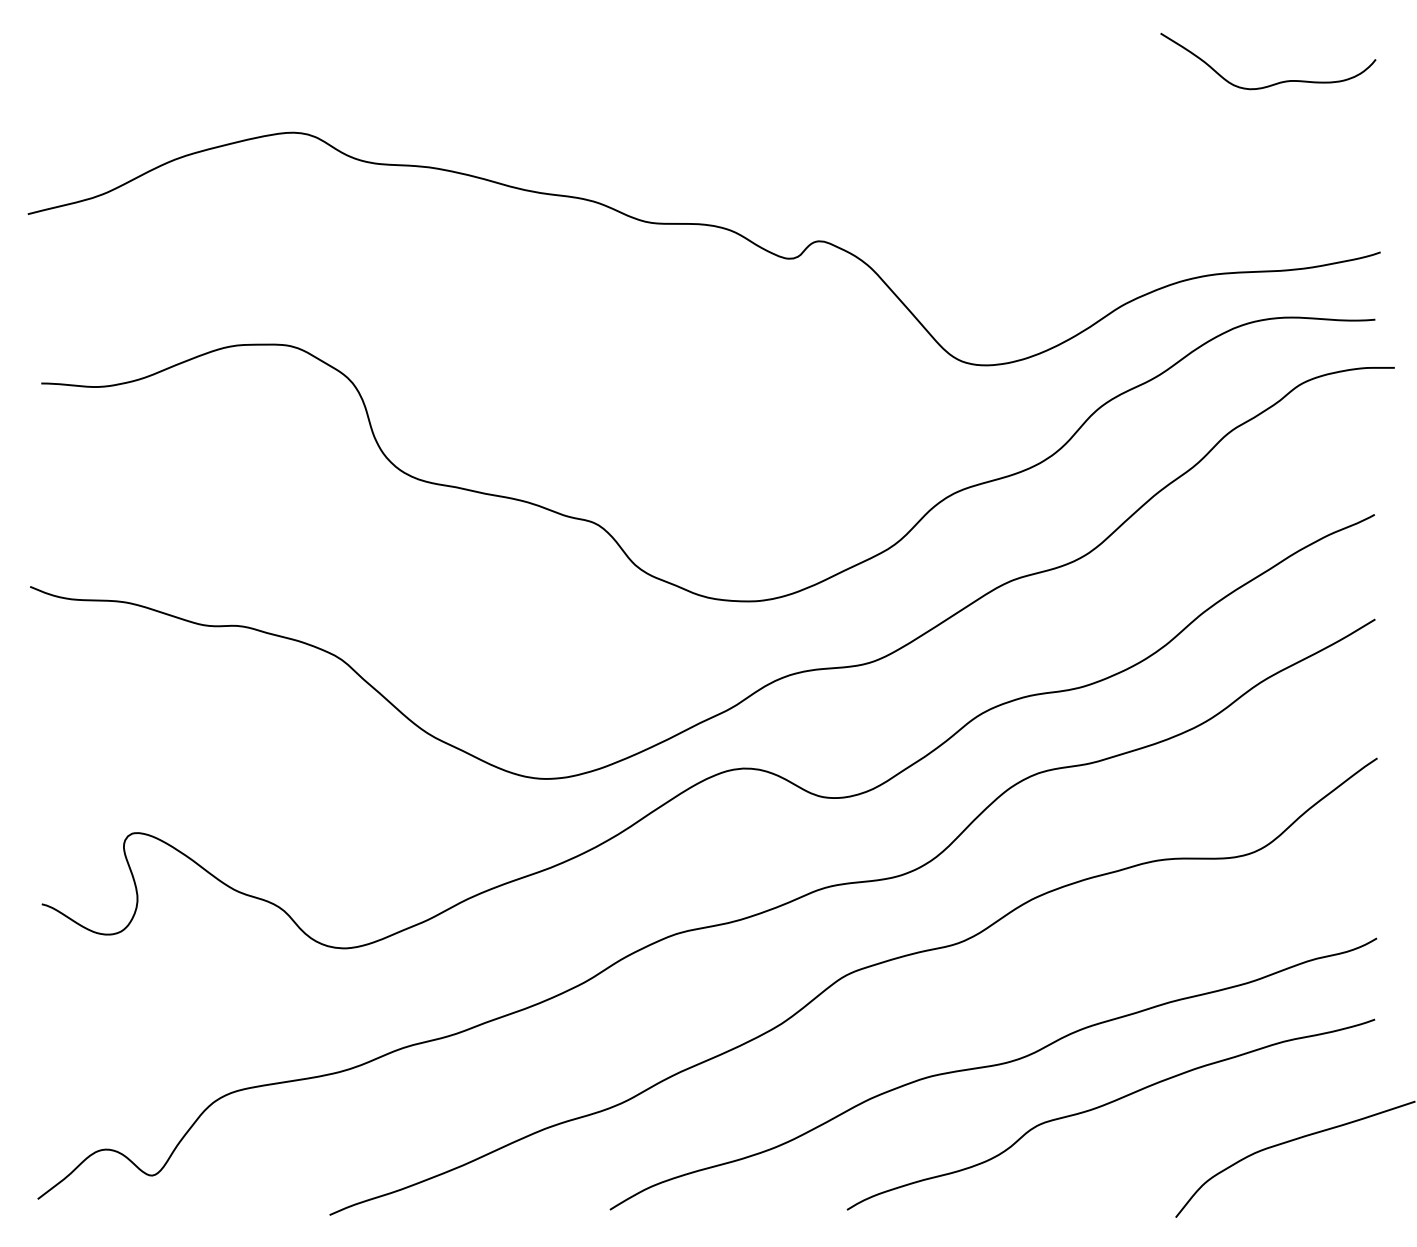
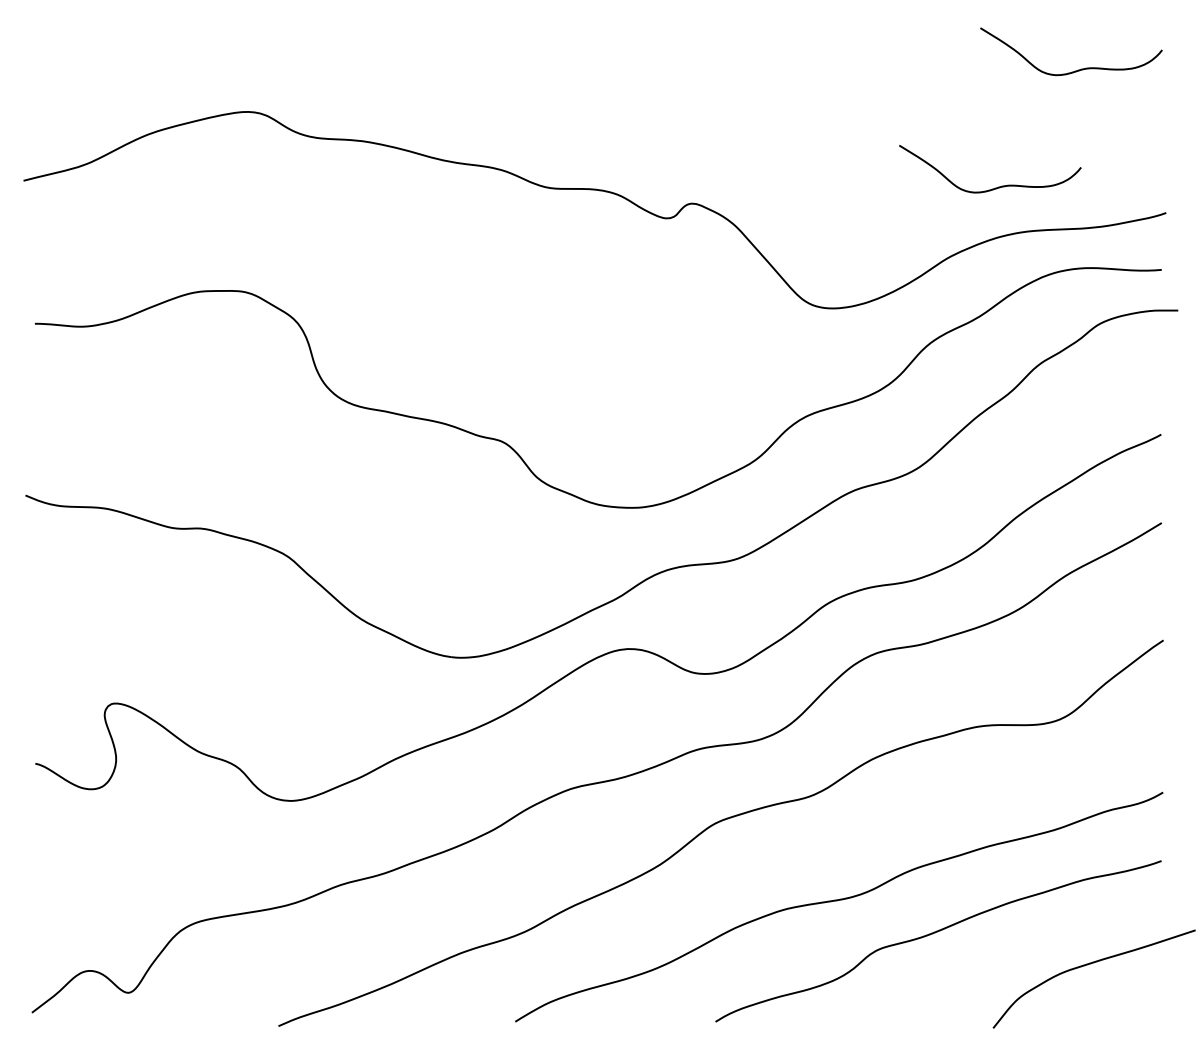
curve: (1177, 222) -> (994, 187), added

